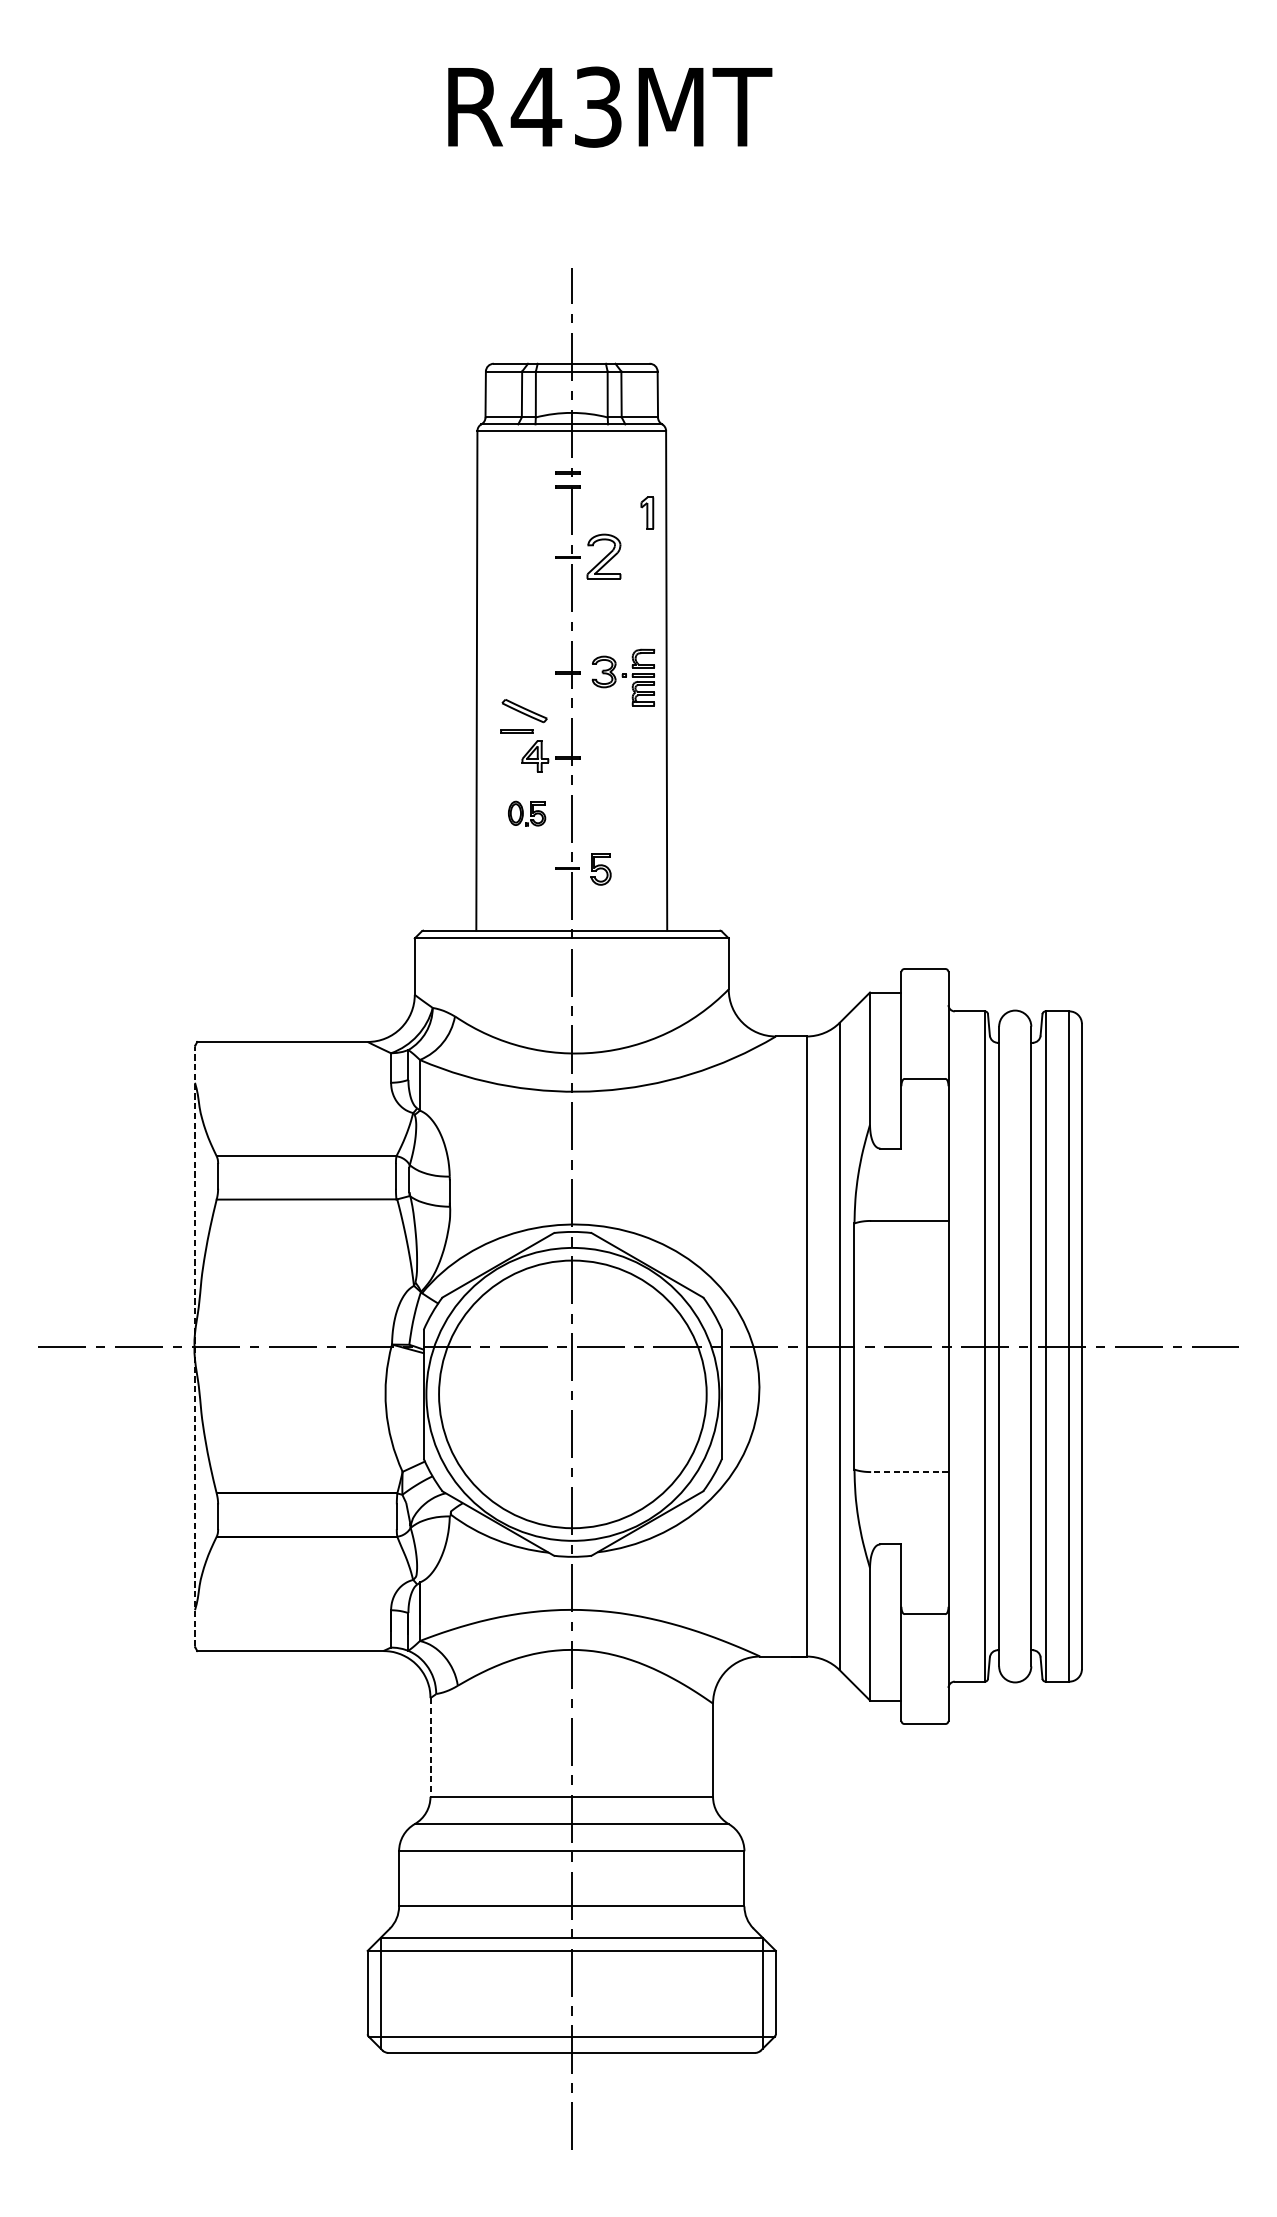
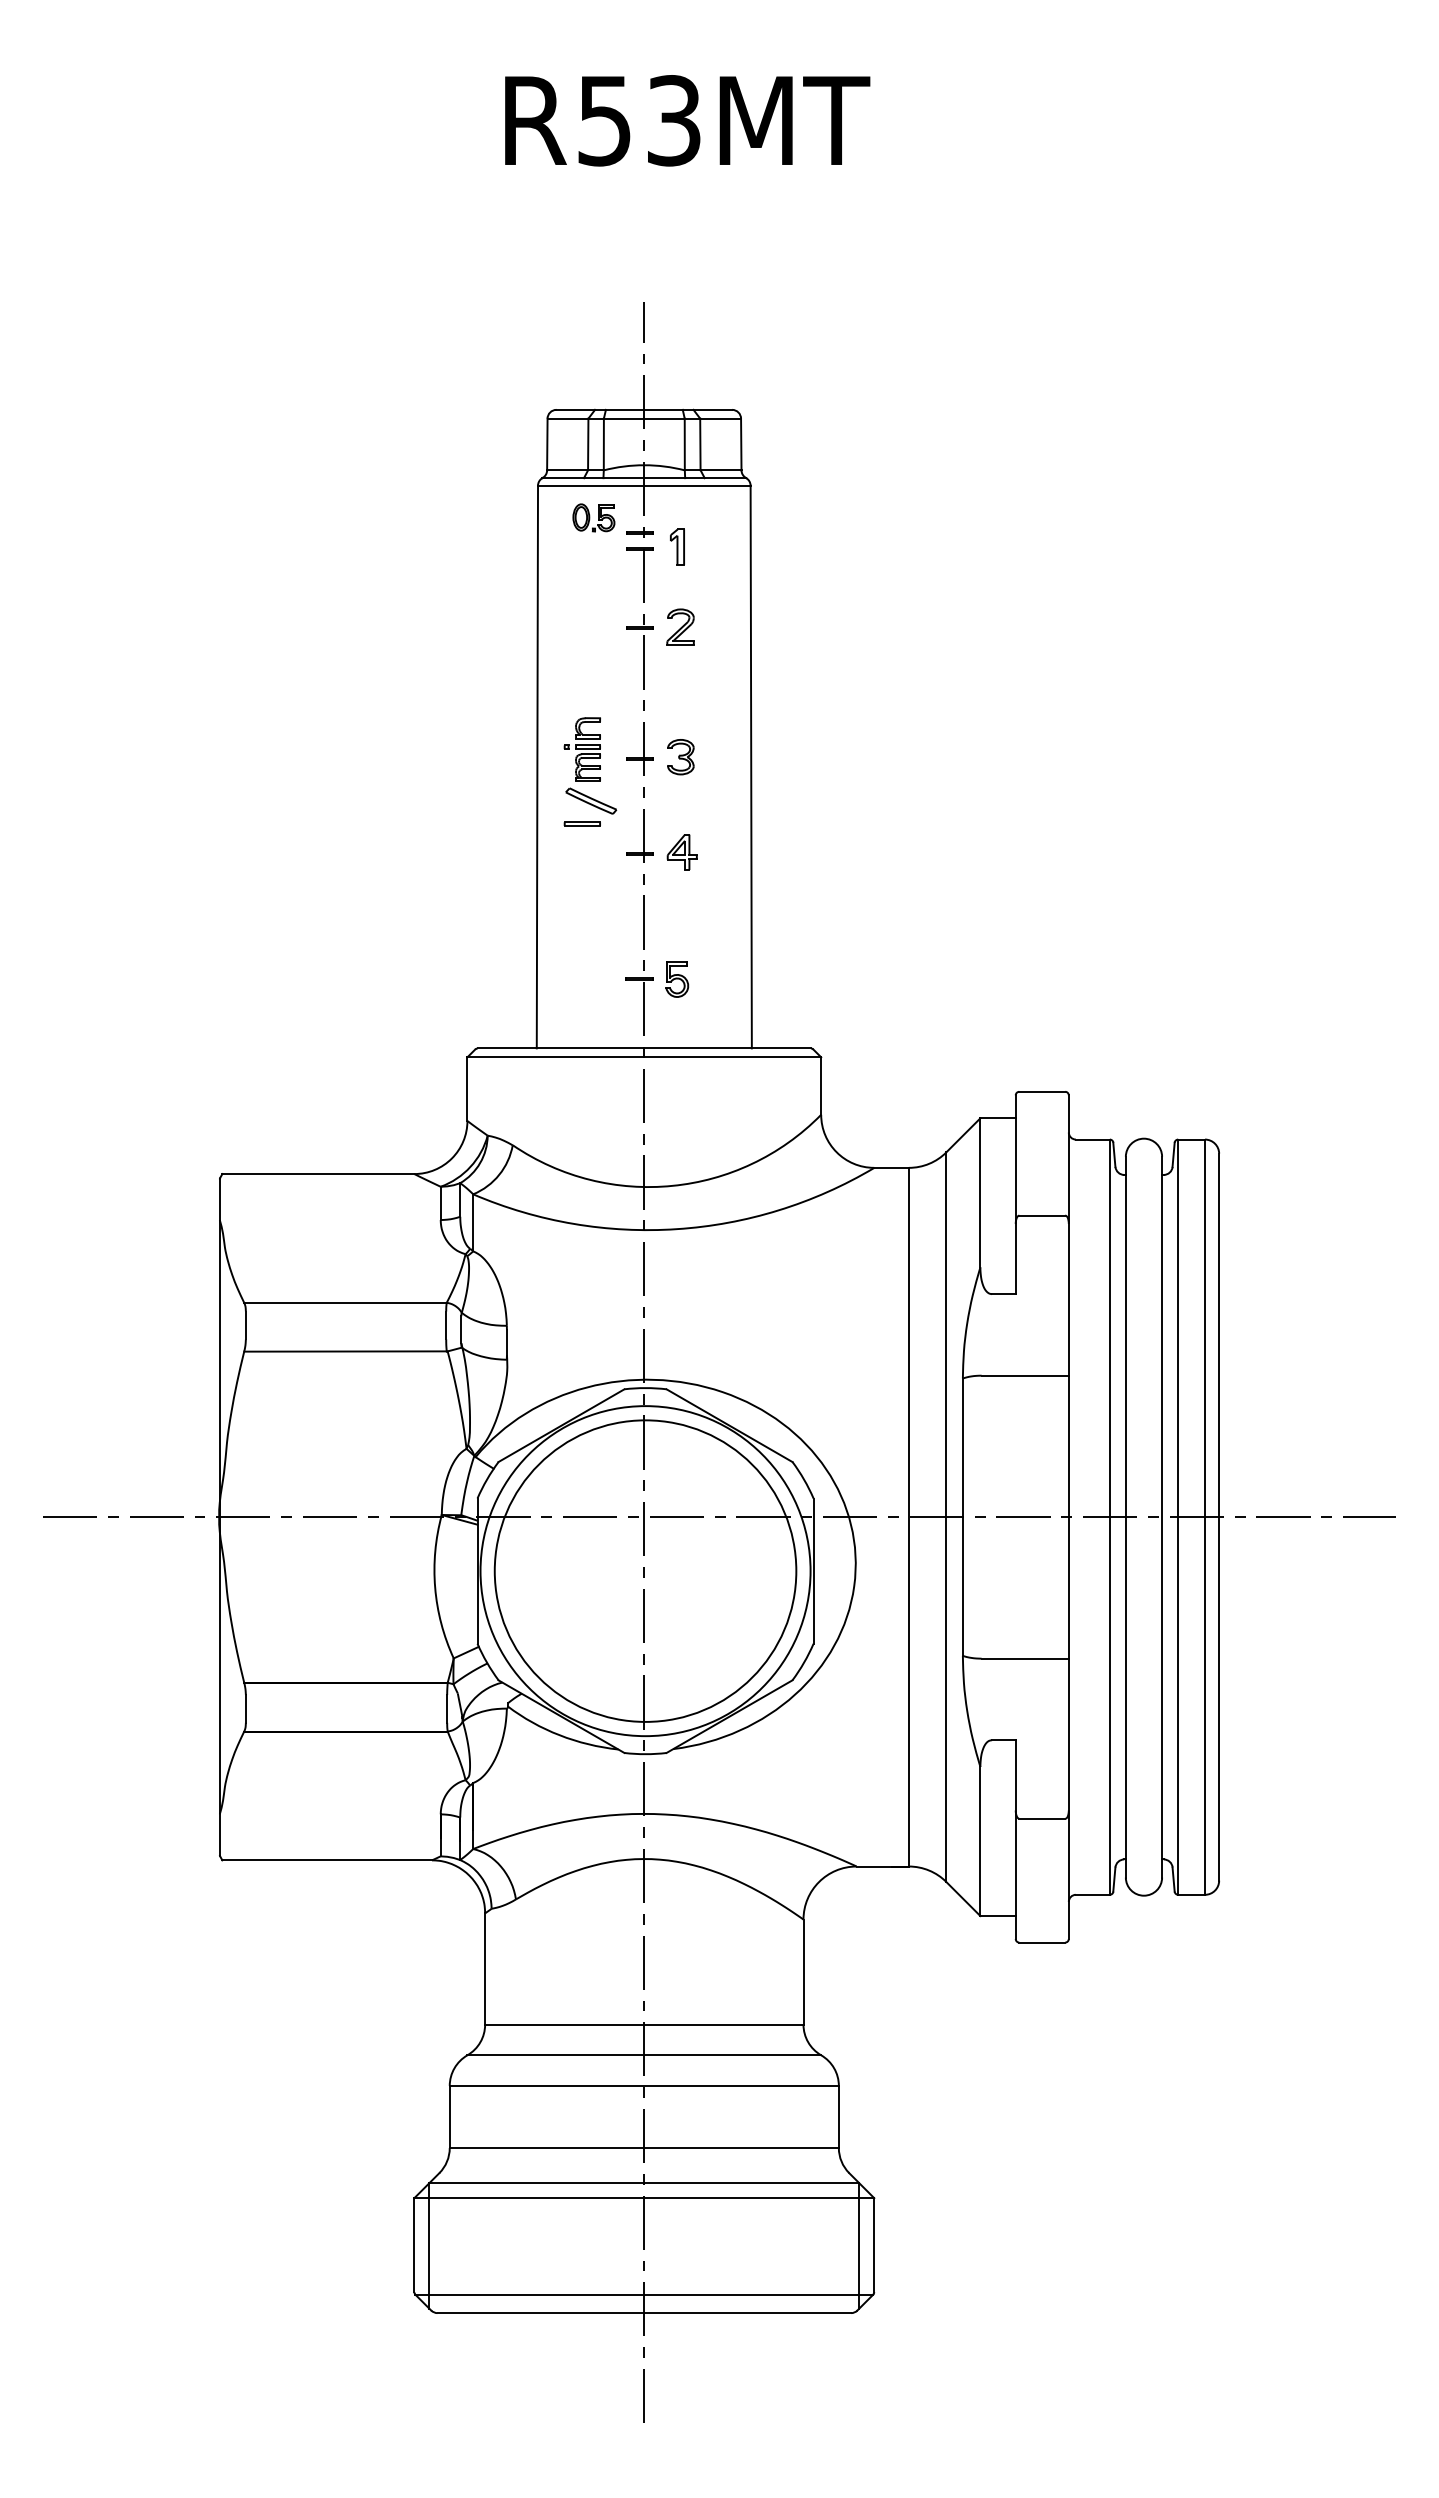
text: (536, 107) -> (604, 121), R43MT -> R53MT
part: (647, 512) -> (677, 546), moved
part: (603, 556) -> (680, 626), size x0.71
part: (637, 677) -> (581, 749), moved
part: (534, 756) -> (681, 852), moved
part: (526, 813) -> (593, 517), moved
line: (194, 1346) -> (219, 1517), dashed -> solid
line: (910, 1471) -> (1025, 1658), dashed -> solid
line: (430, 1747) -> (485, 1969), dashed -> solid

